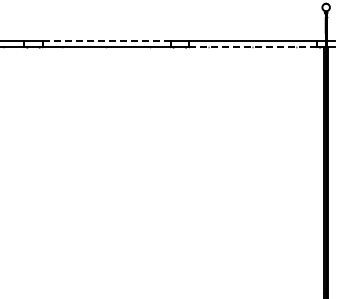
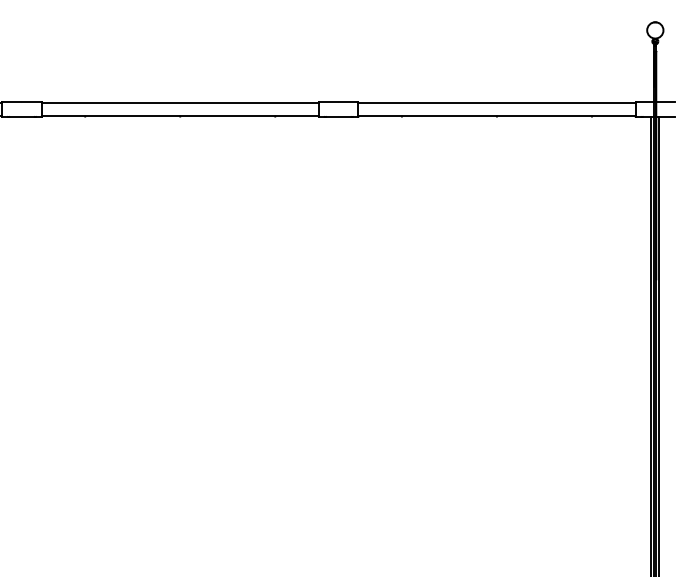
line: (107, 40) -> (182, 101), dashed -> solid
line: (253, 47) -> (498, 116), dashed -> solid

